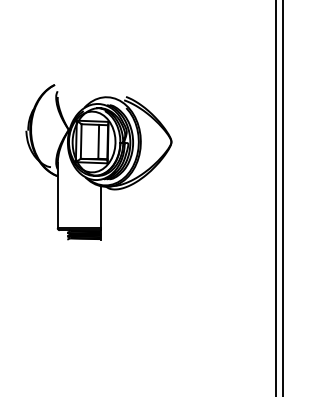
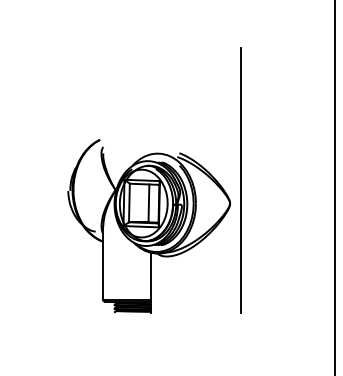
line: (190, 144) -> (240, 180), added
part: (98, 162) -> (148, 226), moved

